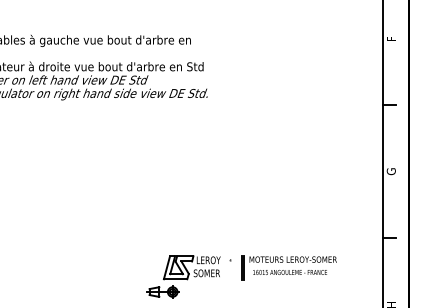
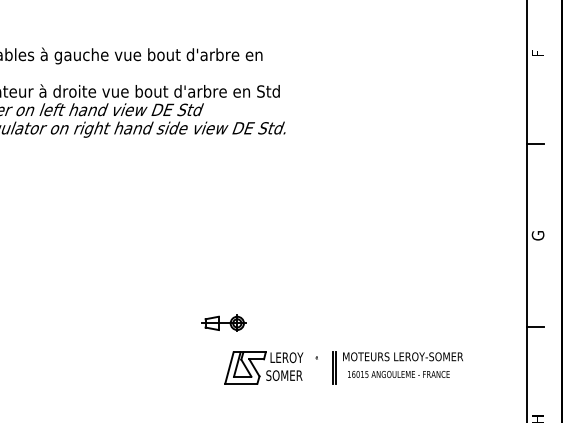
part: (162, 291) -> (223, 322), moved

